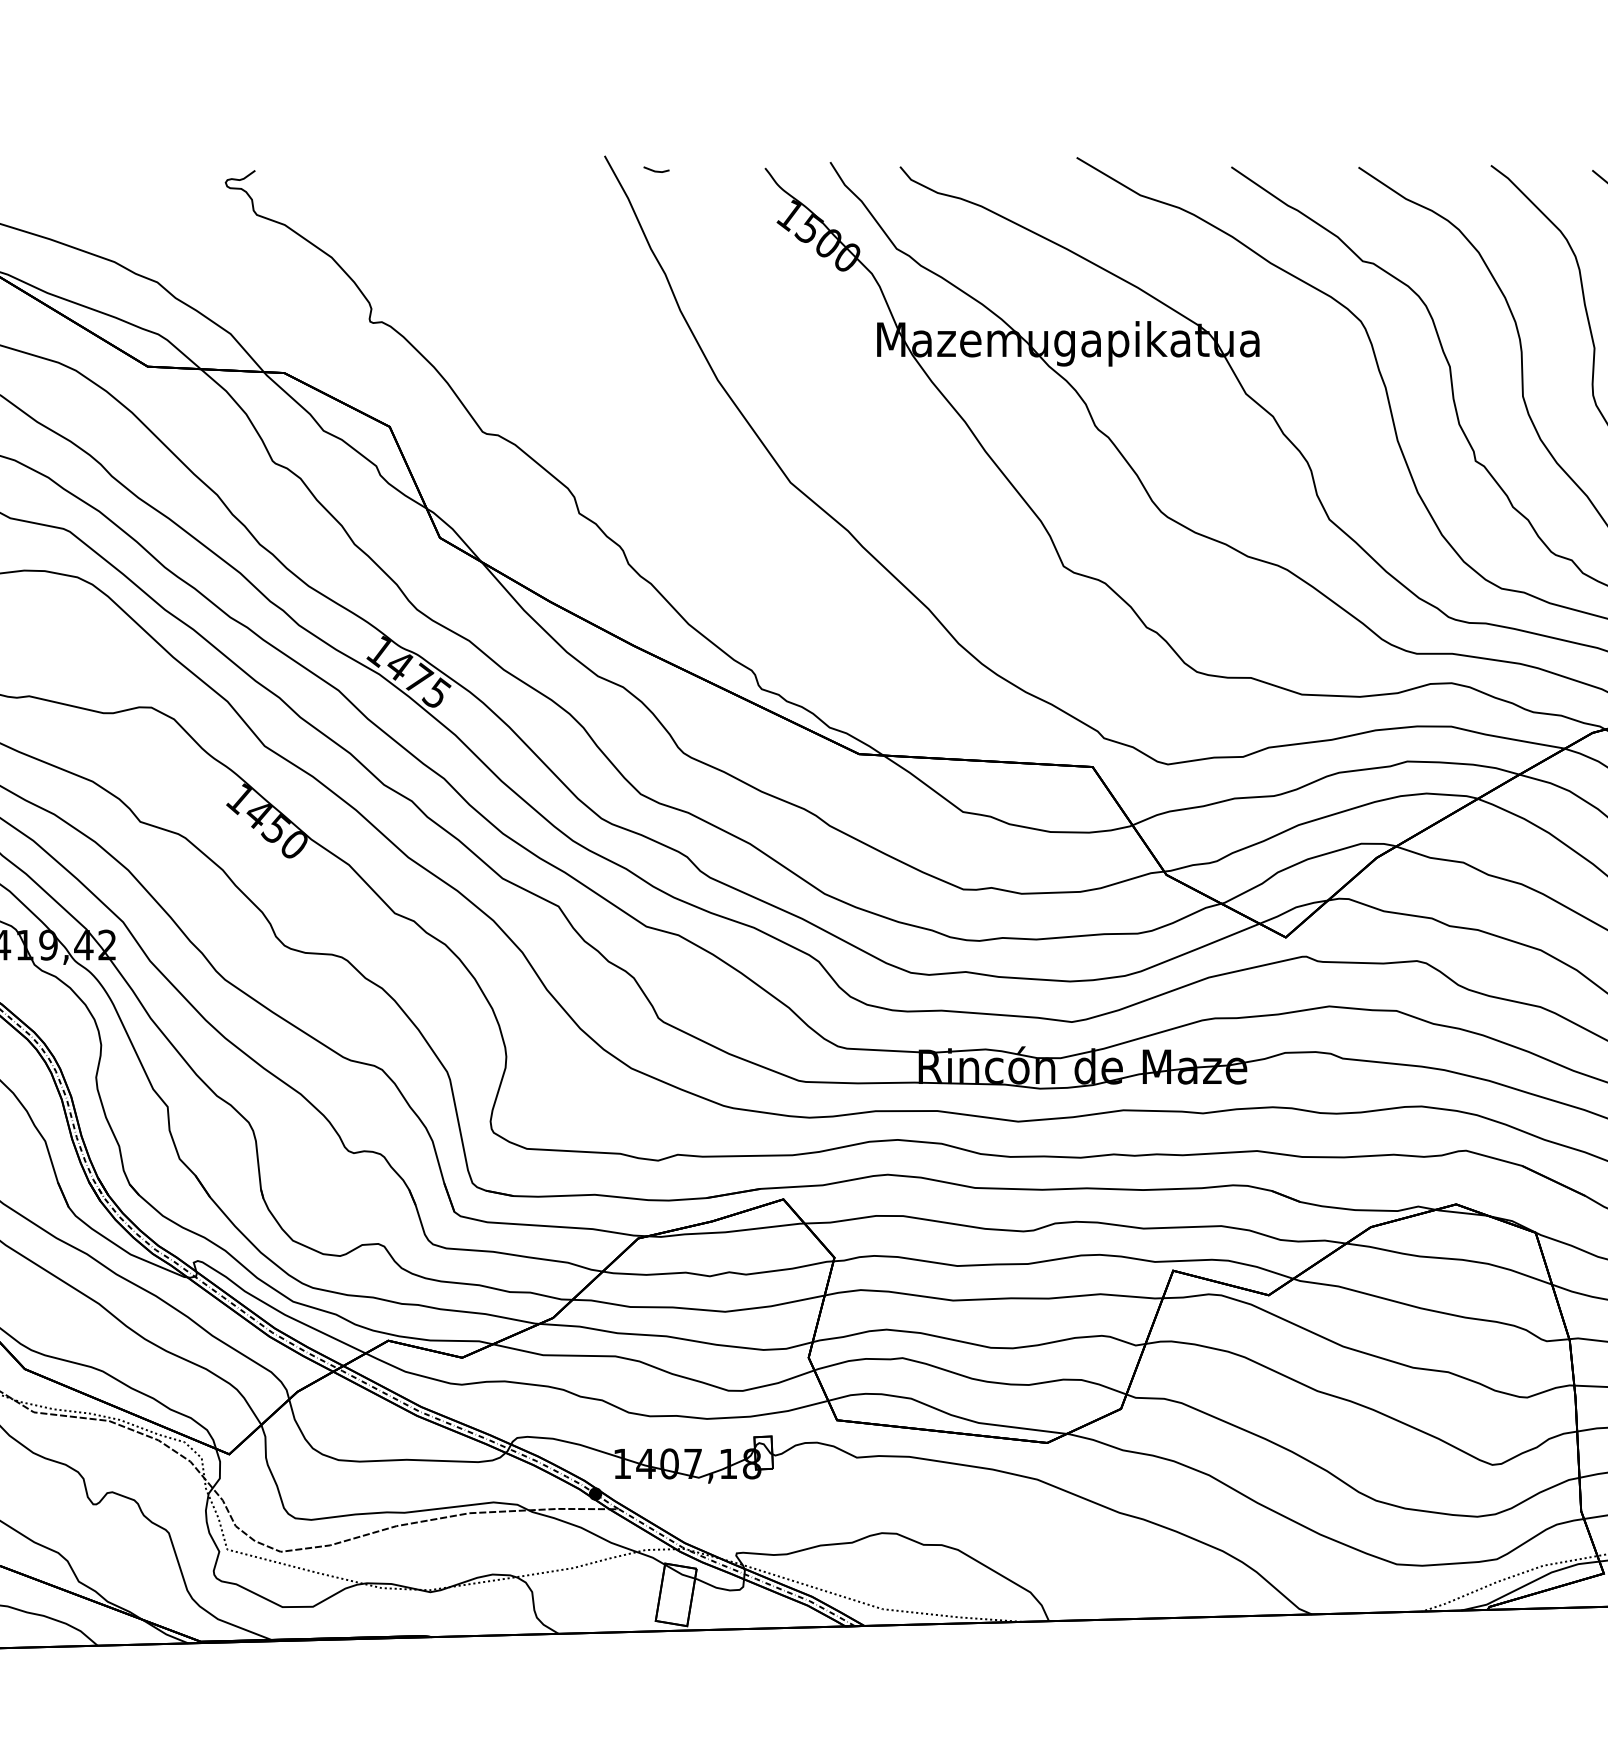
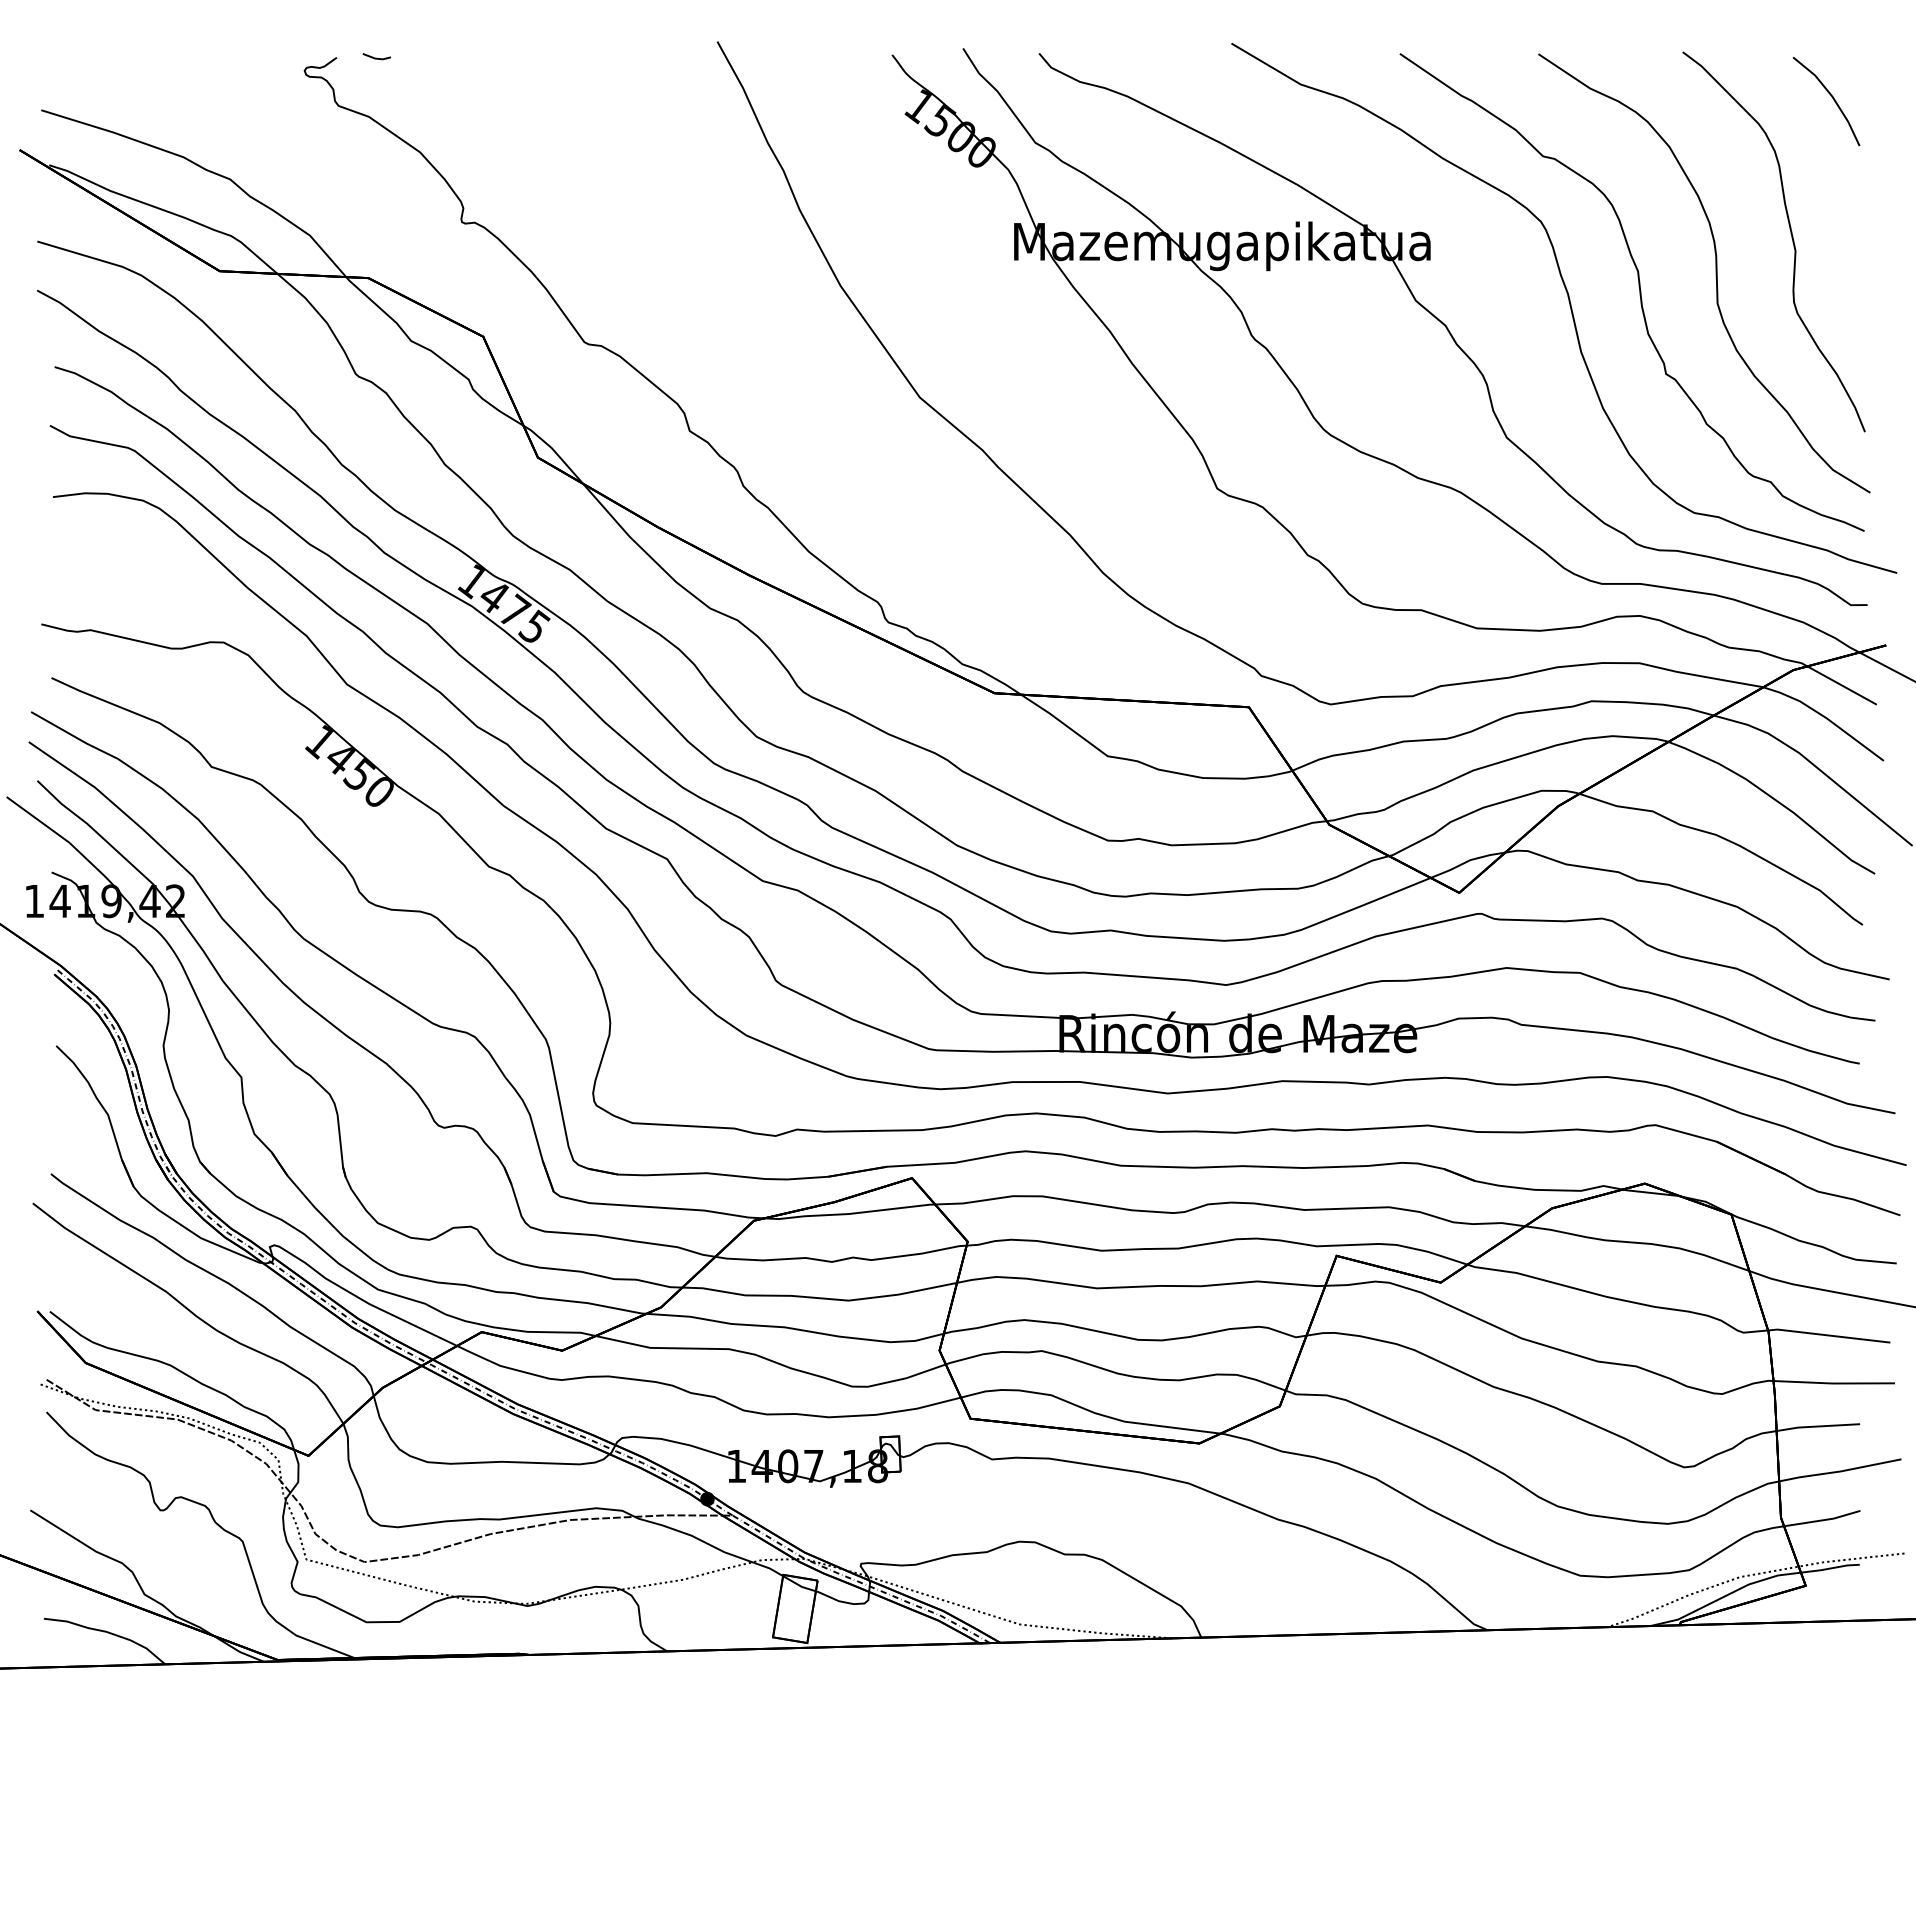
line: (656, 170) -> (376, 57), moved

